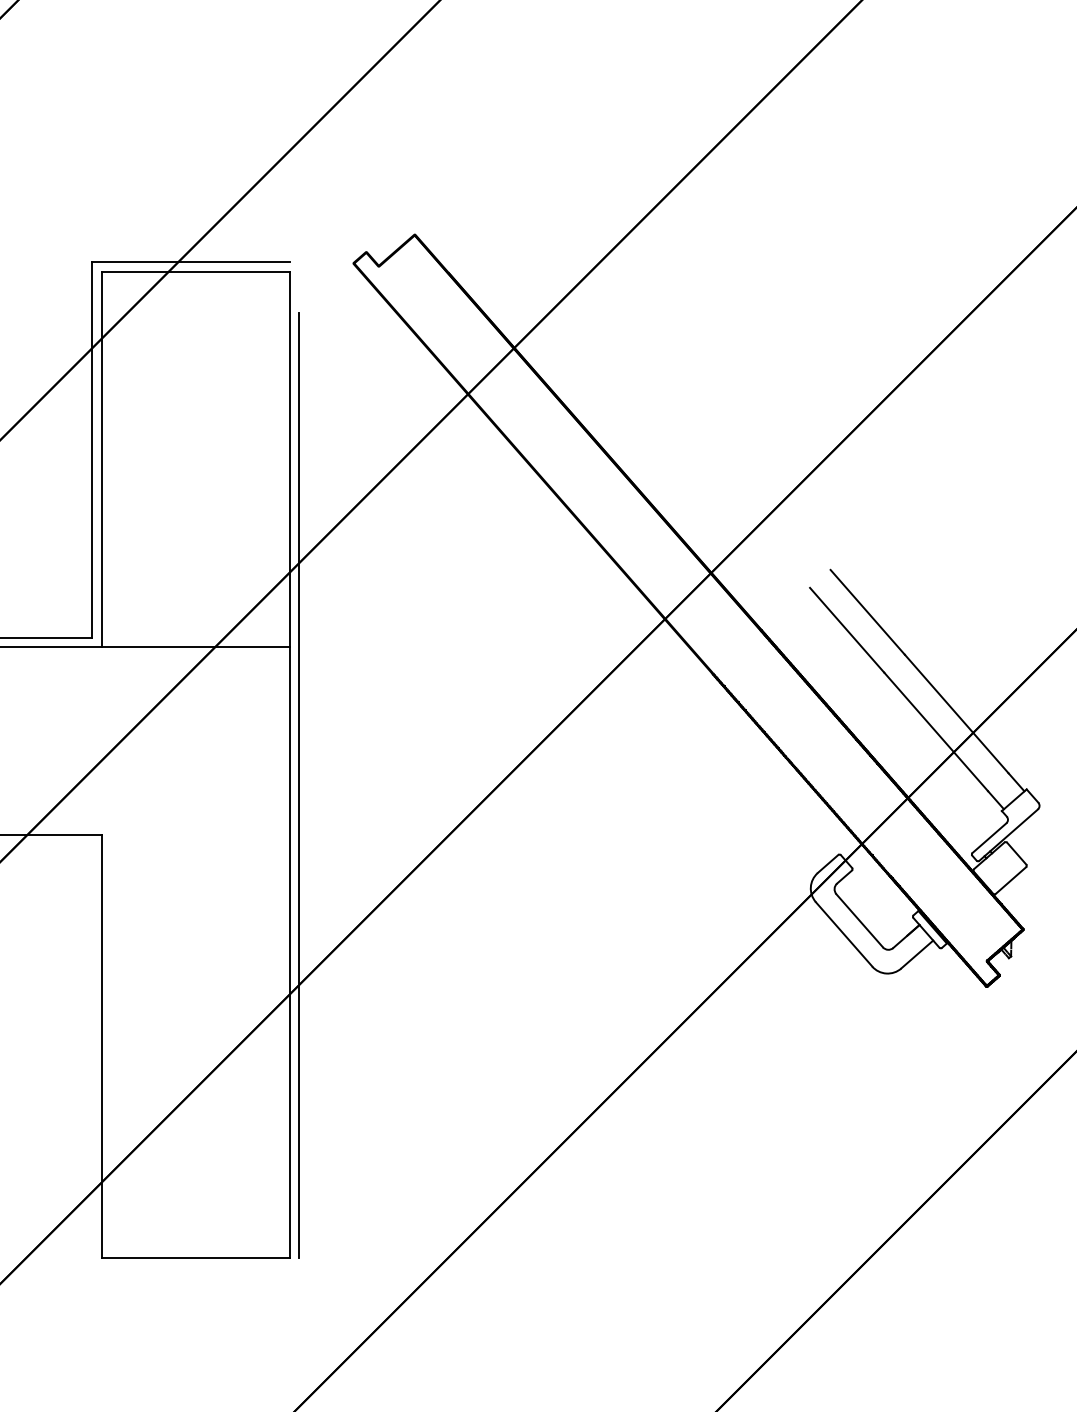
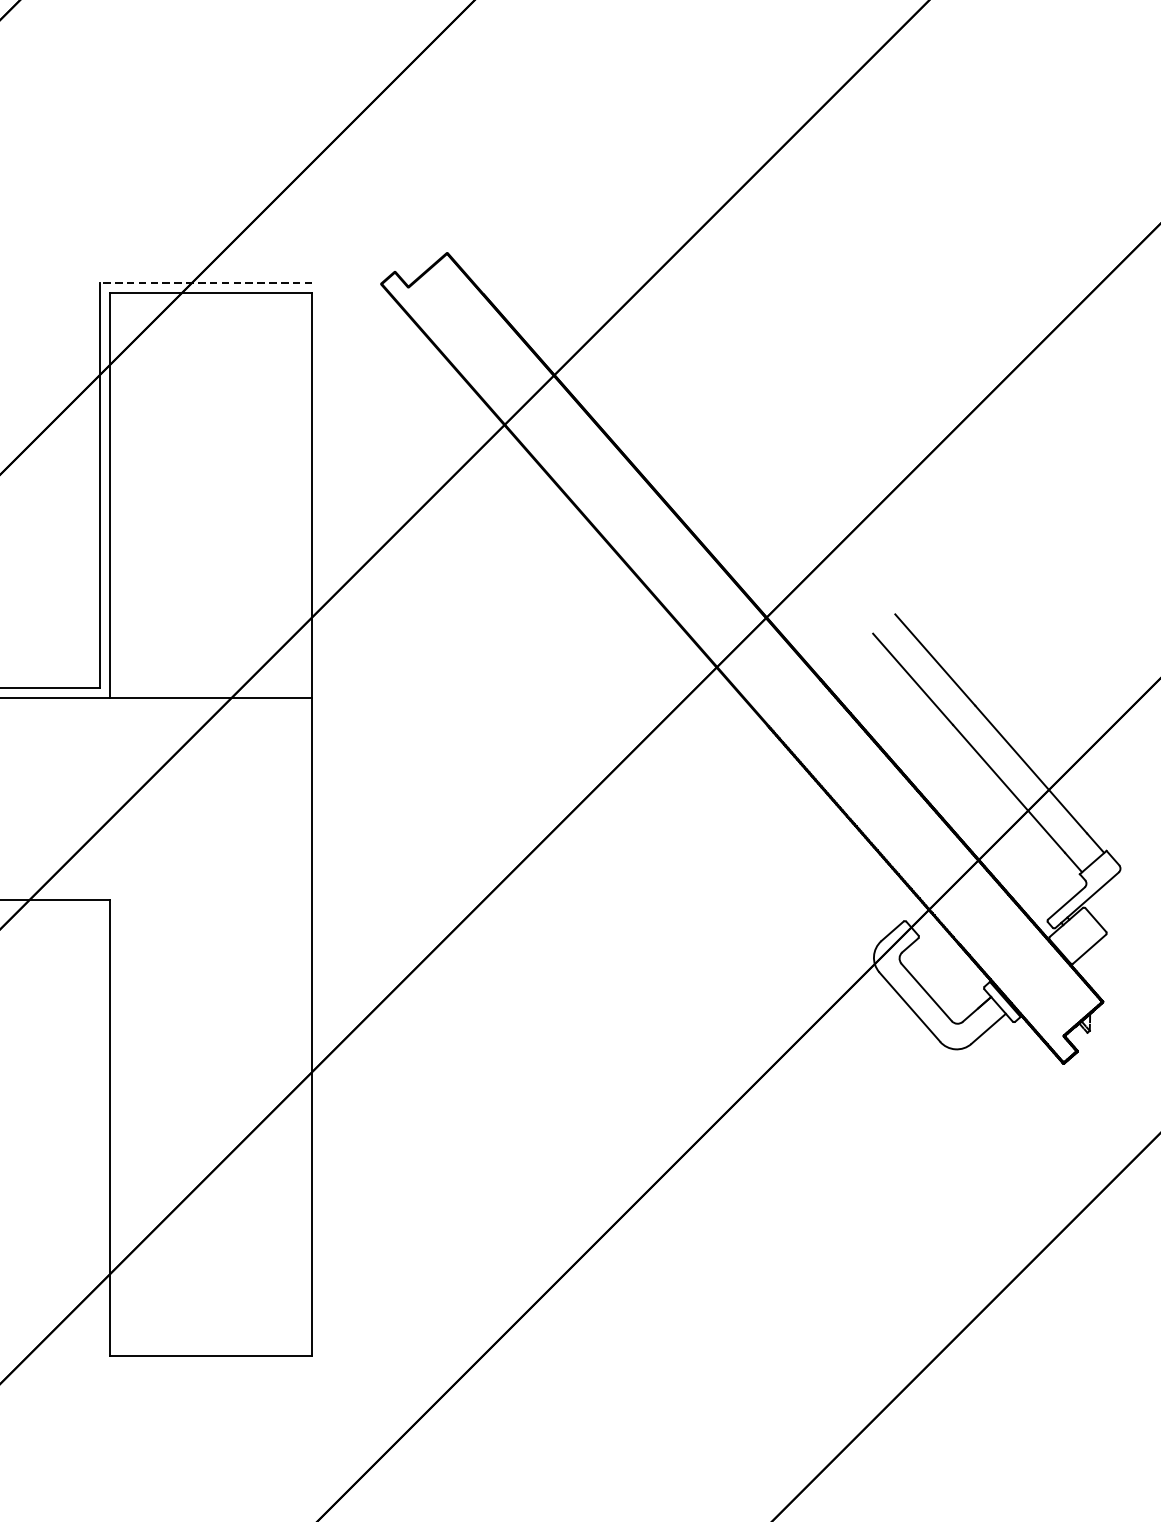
line: (190, 262) -> (205, 283), solid -> dashed
line: (299, 785) -> (322, 846), removed

